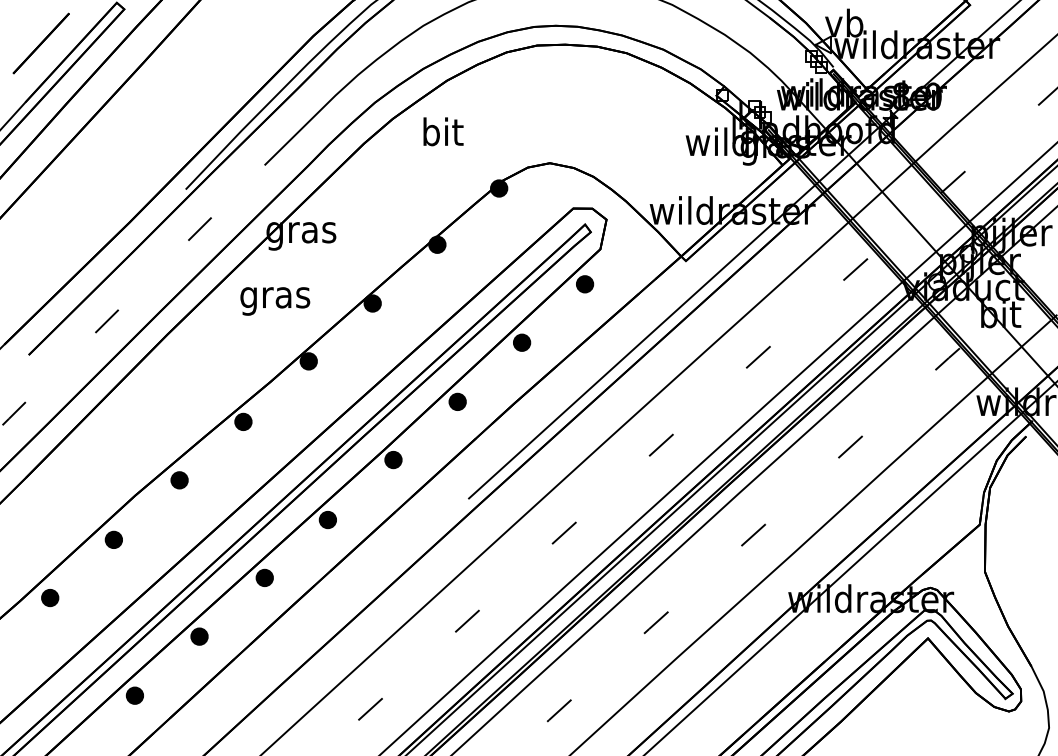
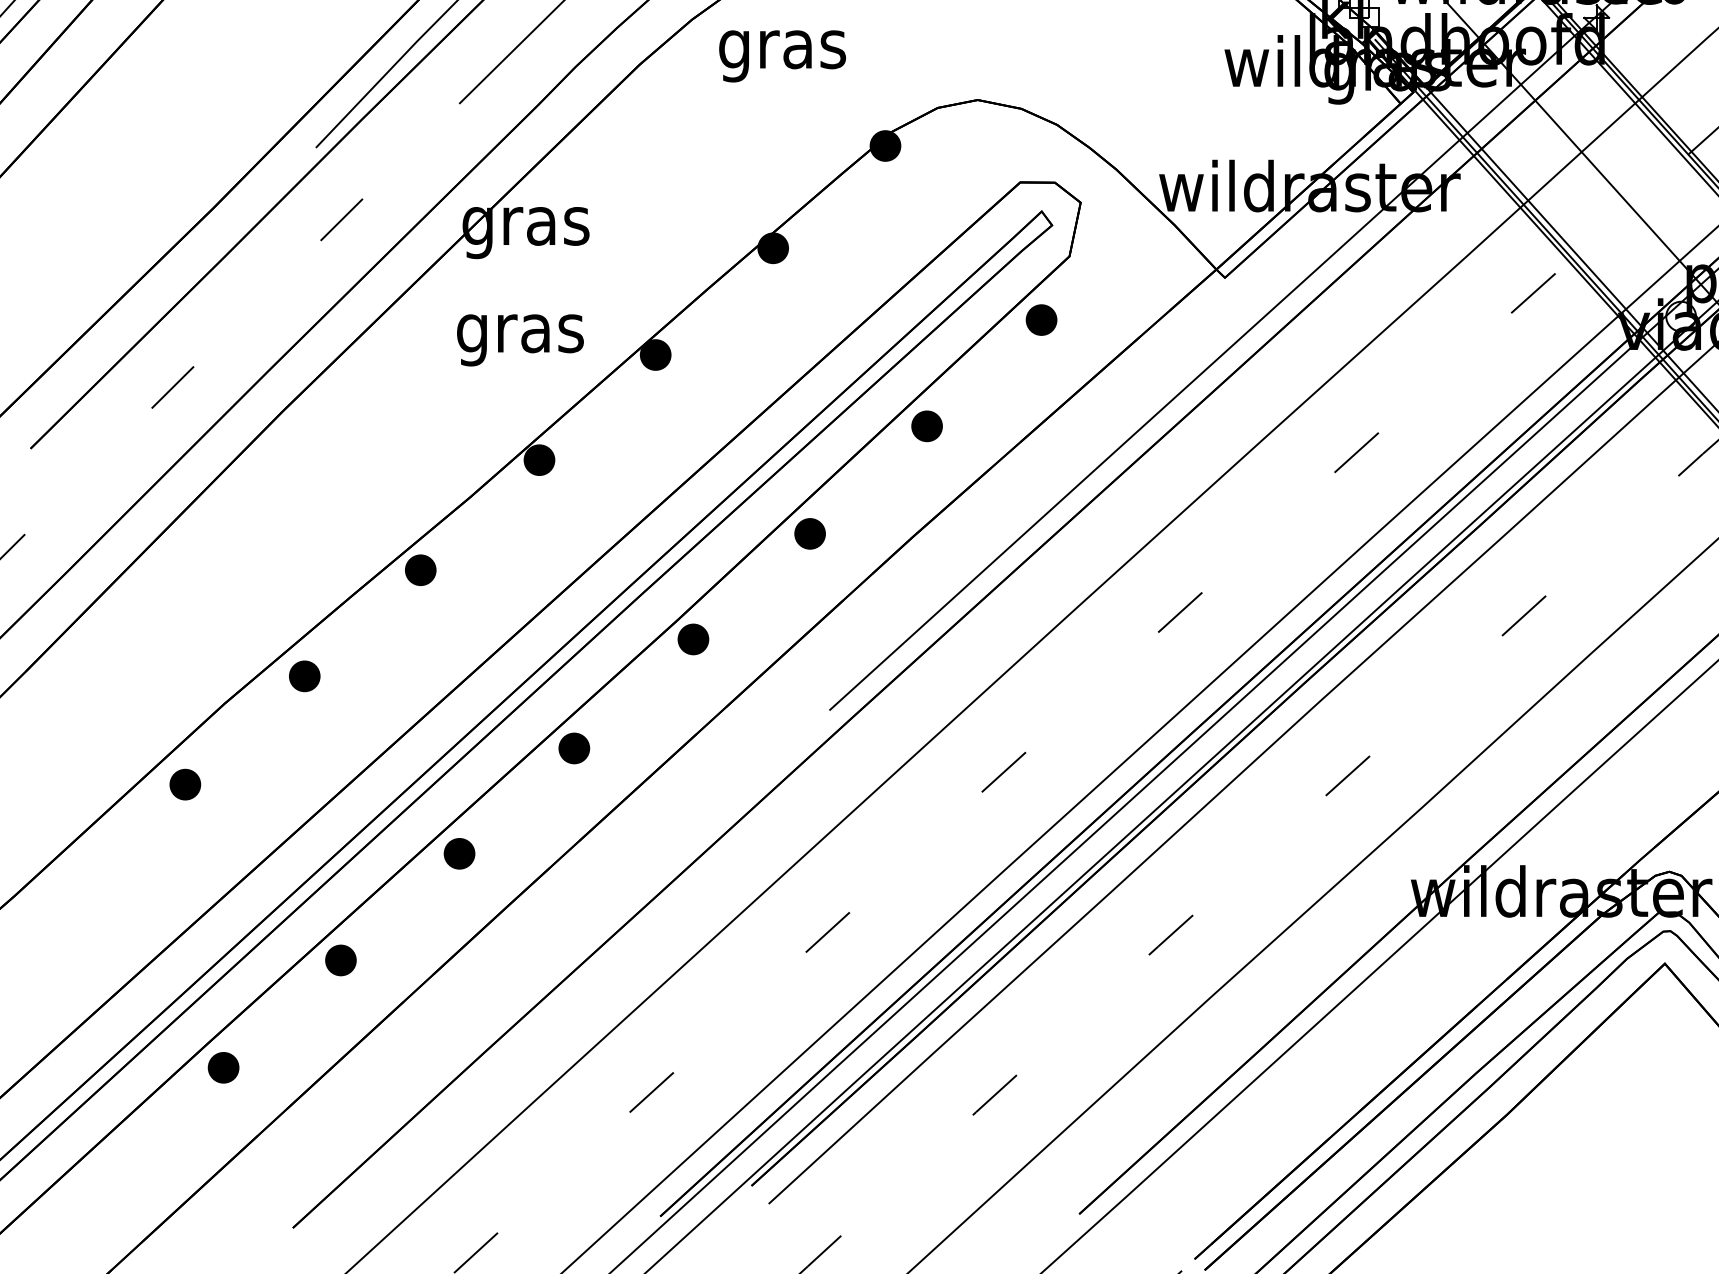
text: (442, 135) -> (782, 49), bit -> gras
text: (275, 301) -> (520, 340), moved
part: (50, 598) -> (70, 891), removed

